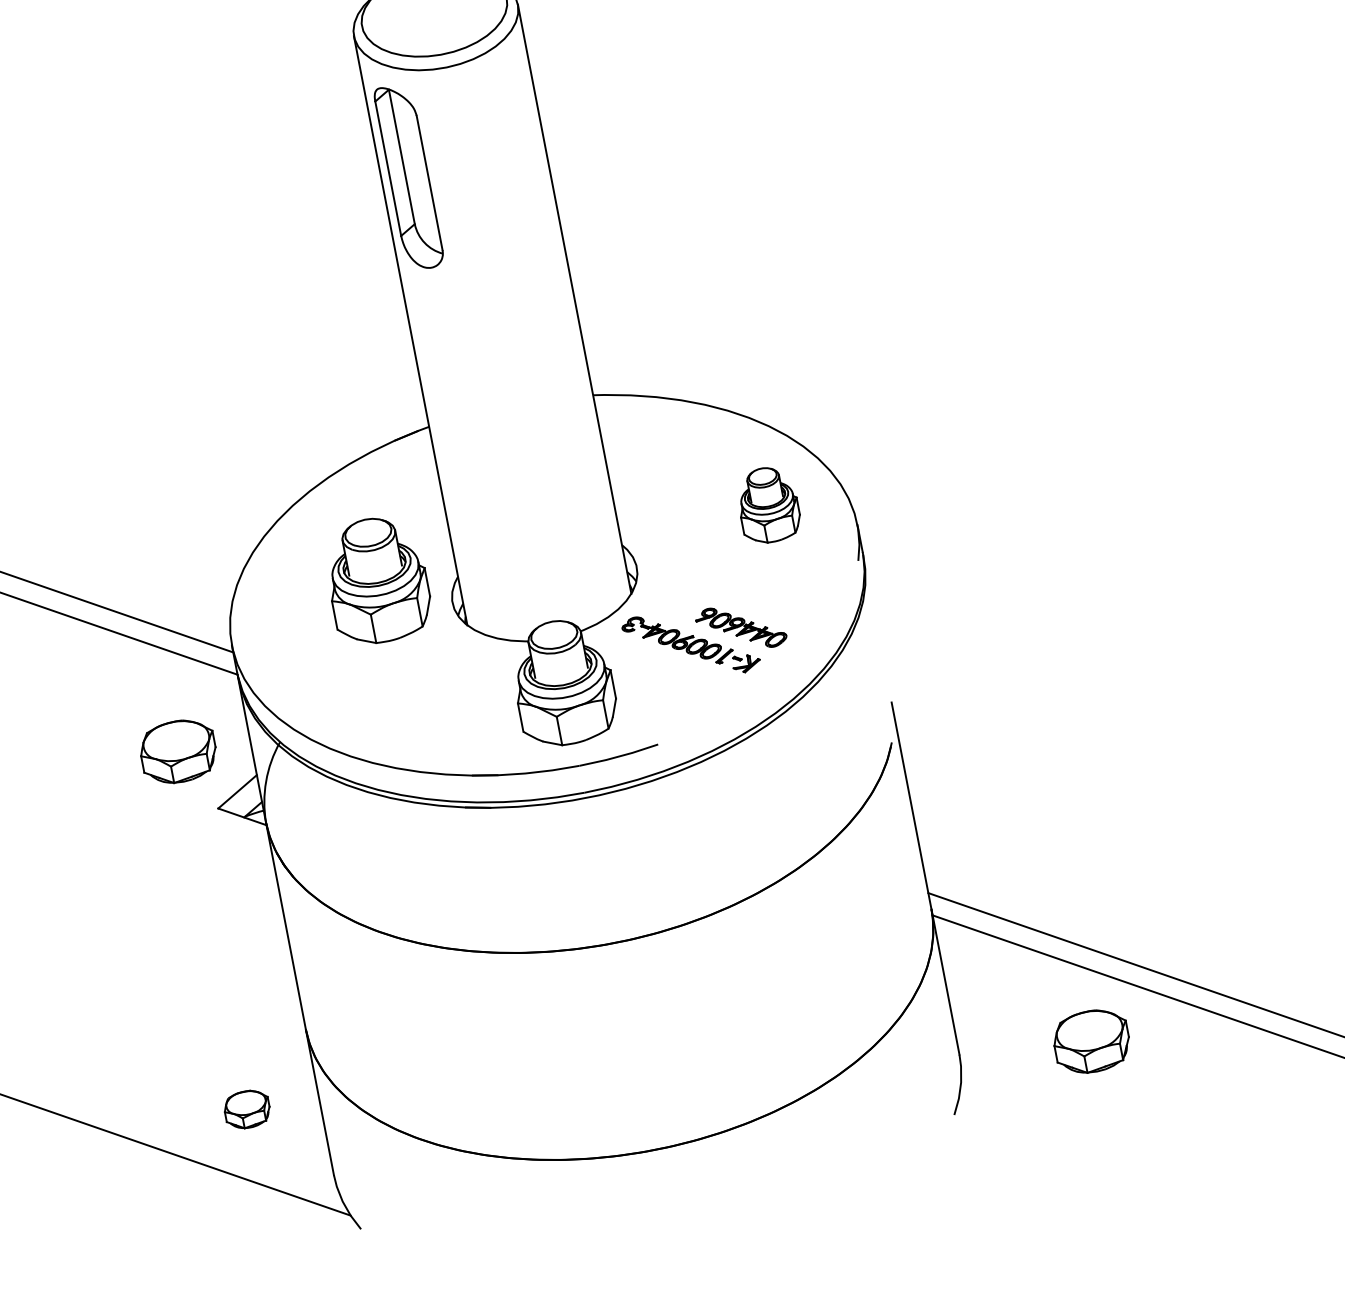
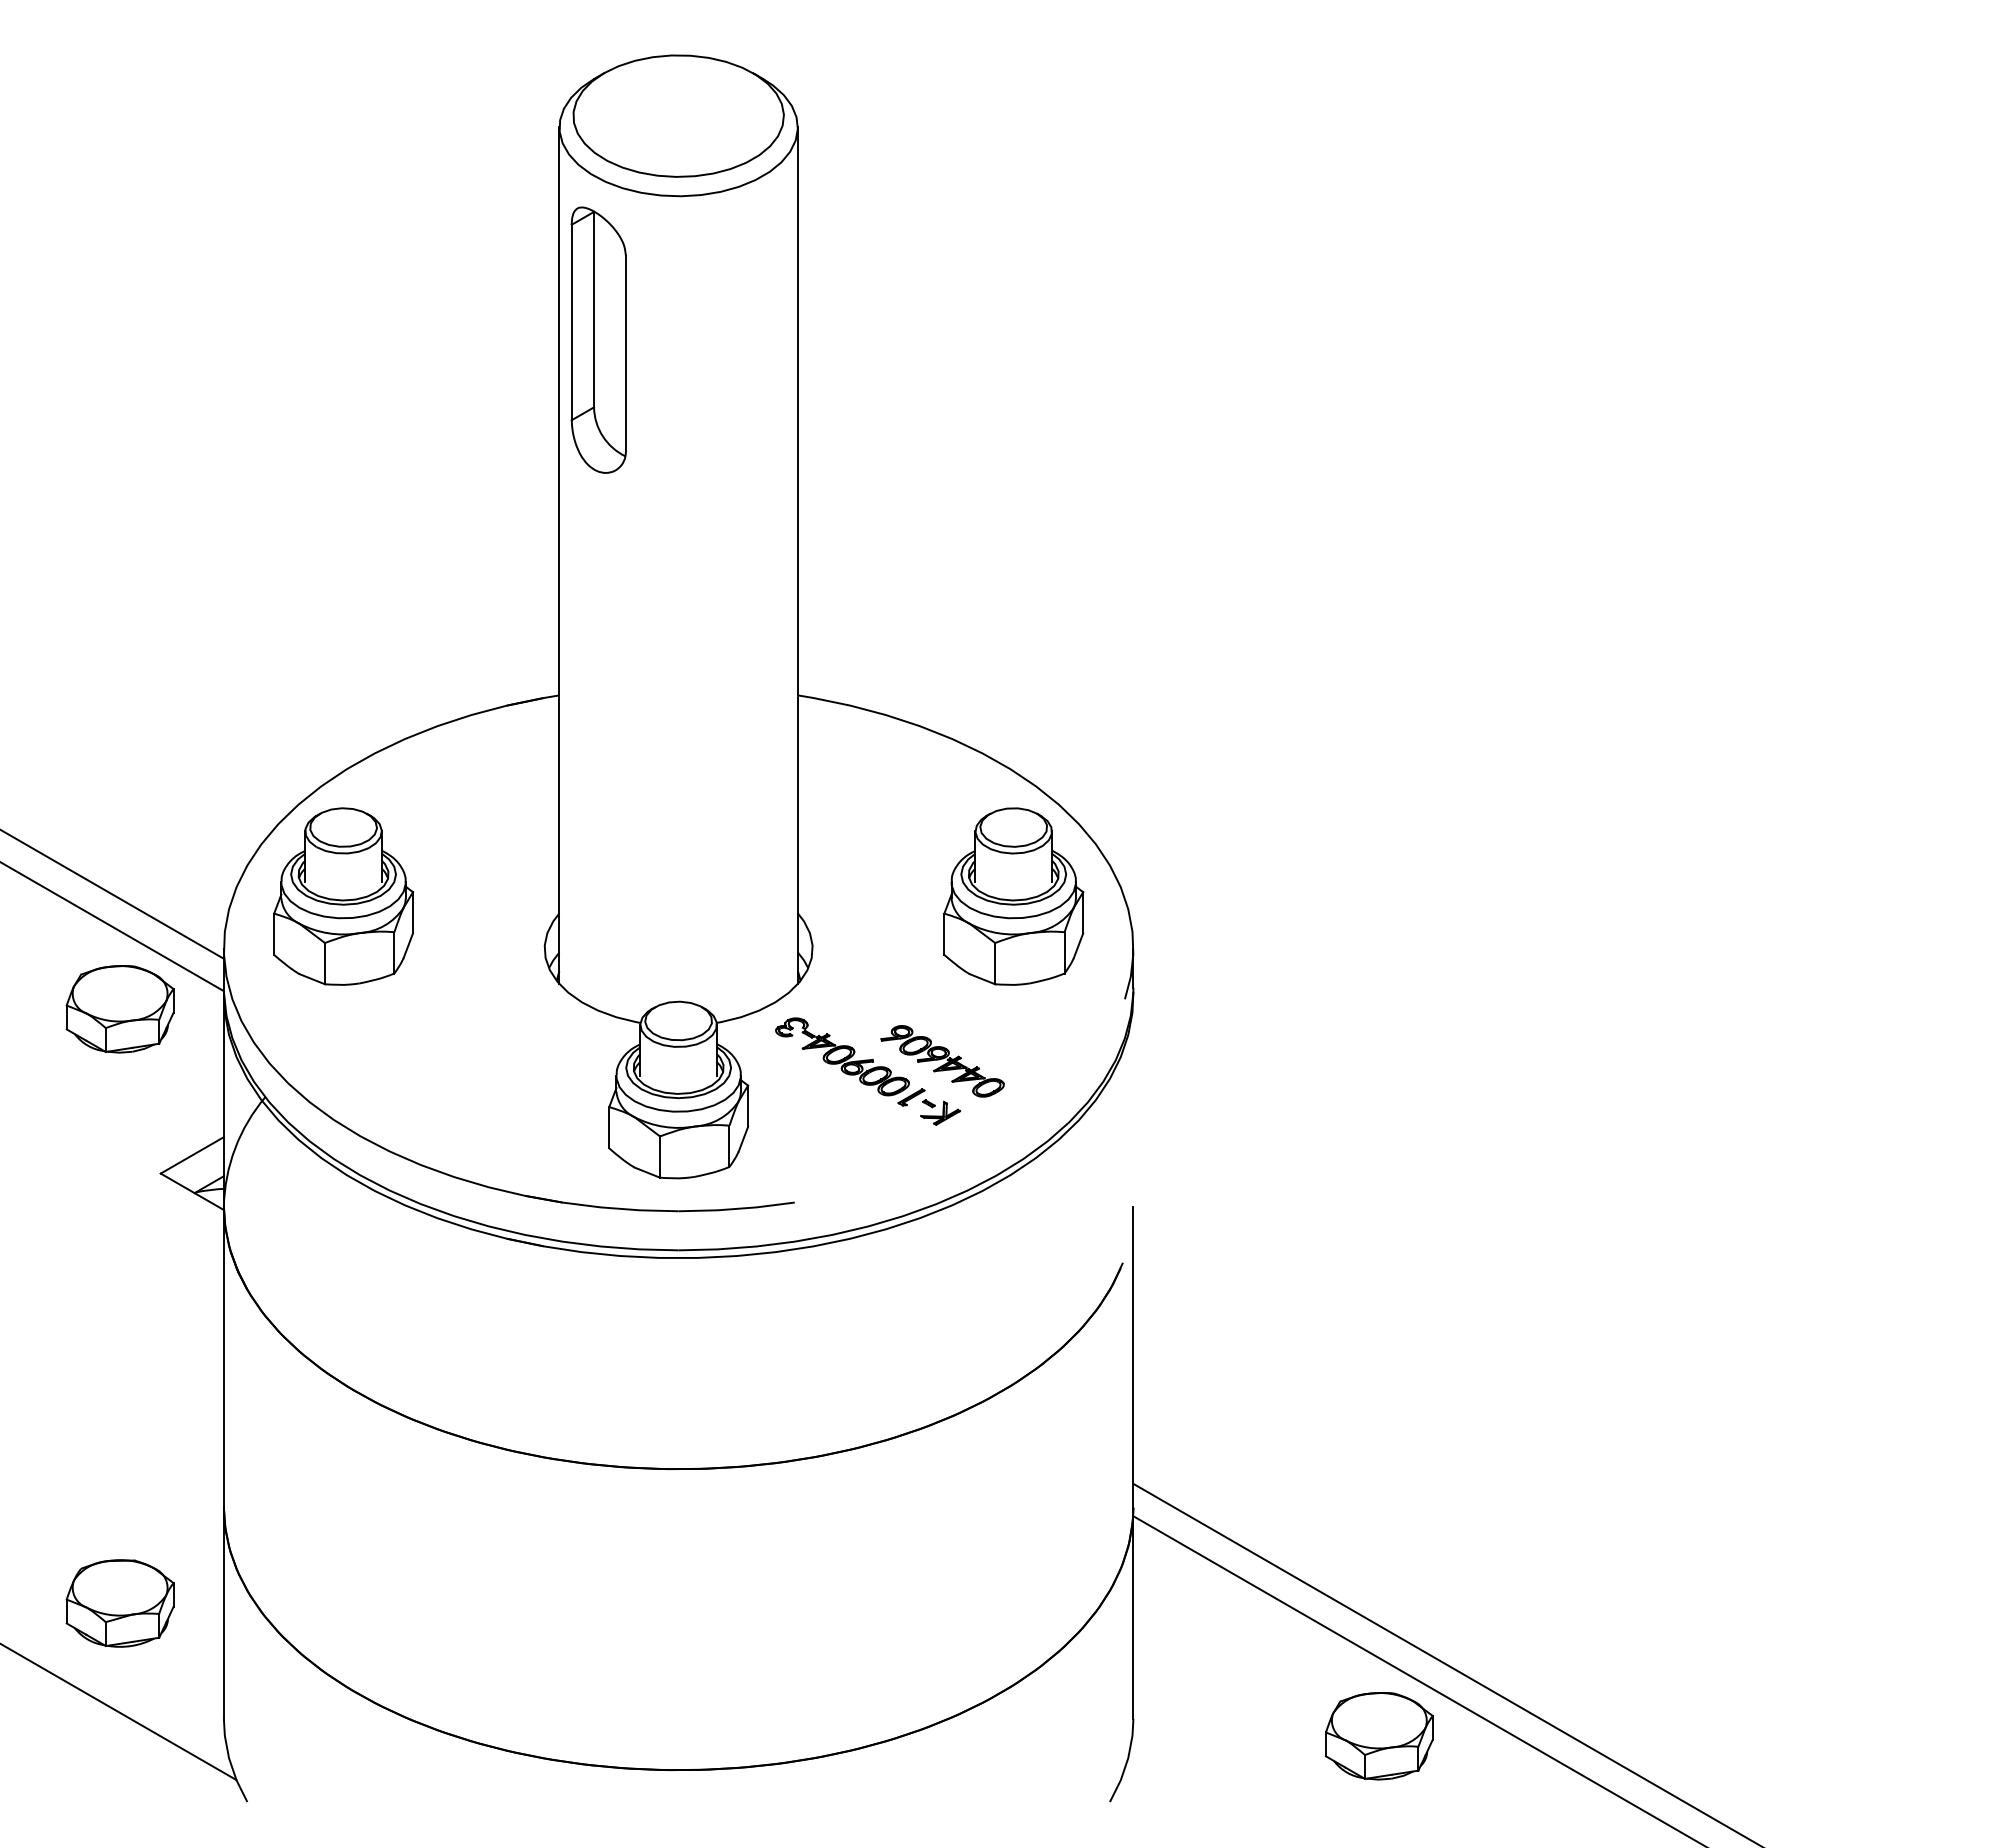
part: (768, 505) -> (1013, 896), size x1.67
part: (377, 580) -> (343, 896), moved
part: (177, 752) -> (119, 1009), moved
part: (1091, 1041) -> (1378, 1736), moved
part: (246, 1109) -> (119, 1603), size x1.67

